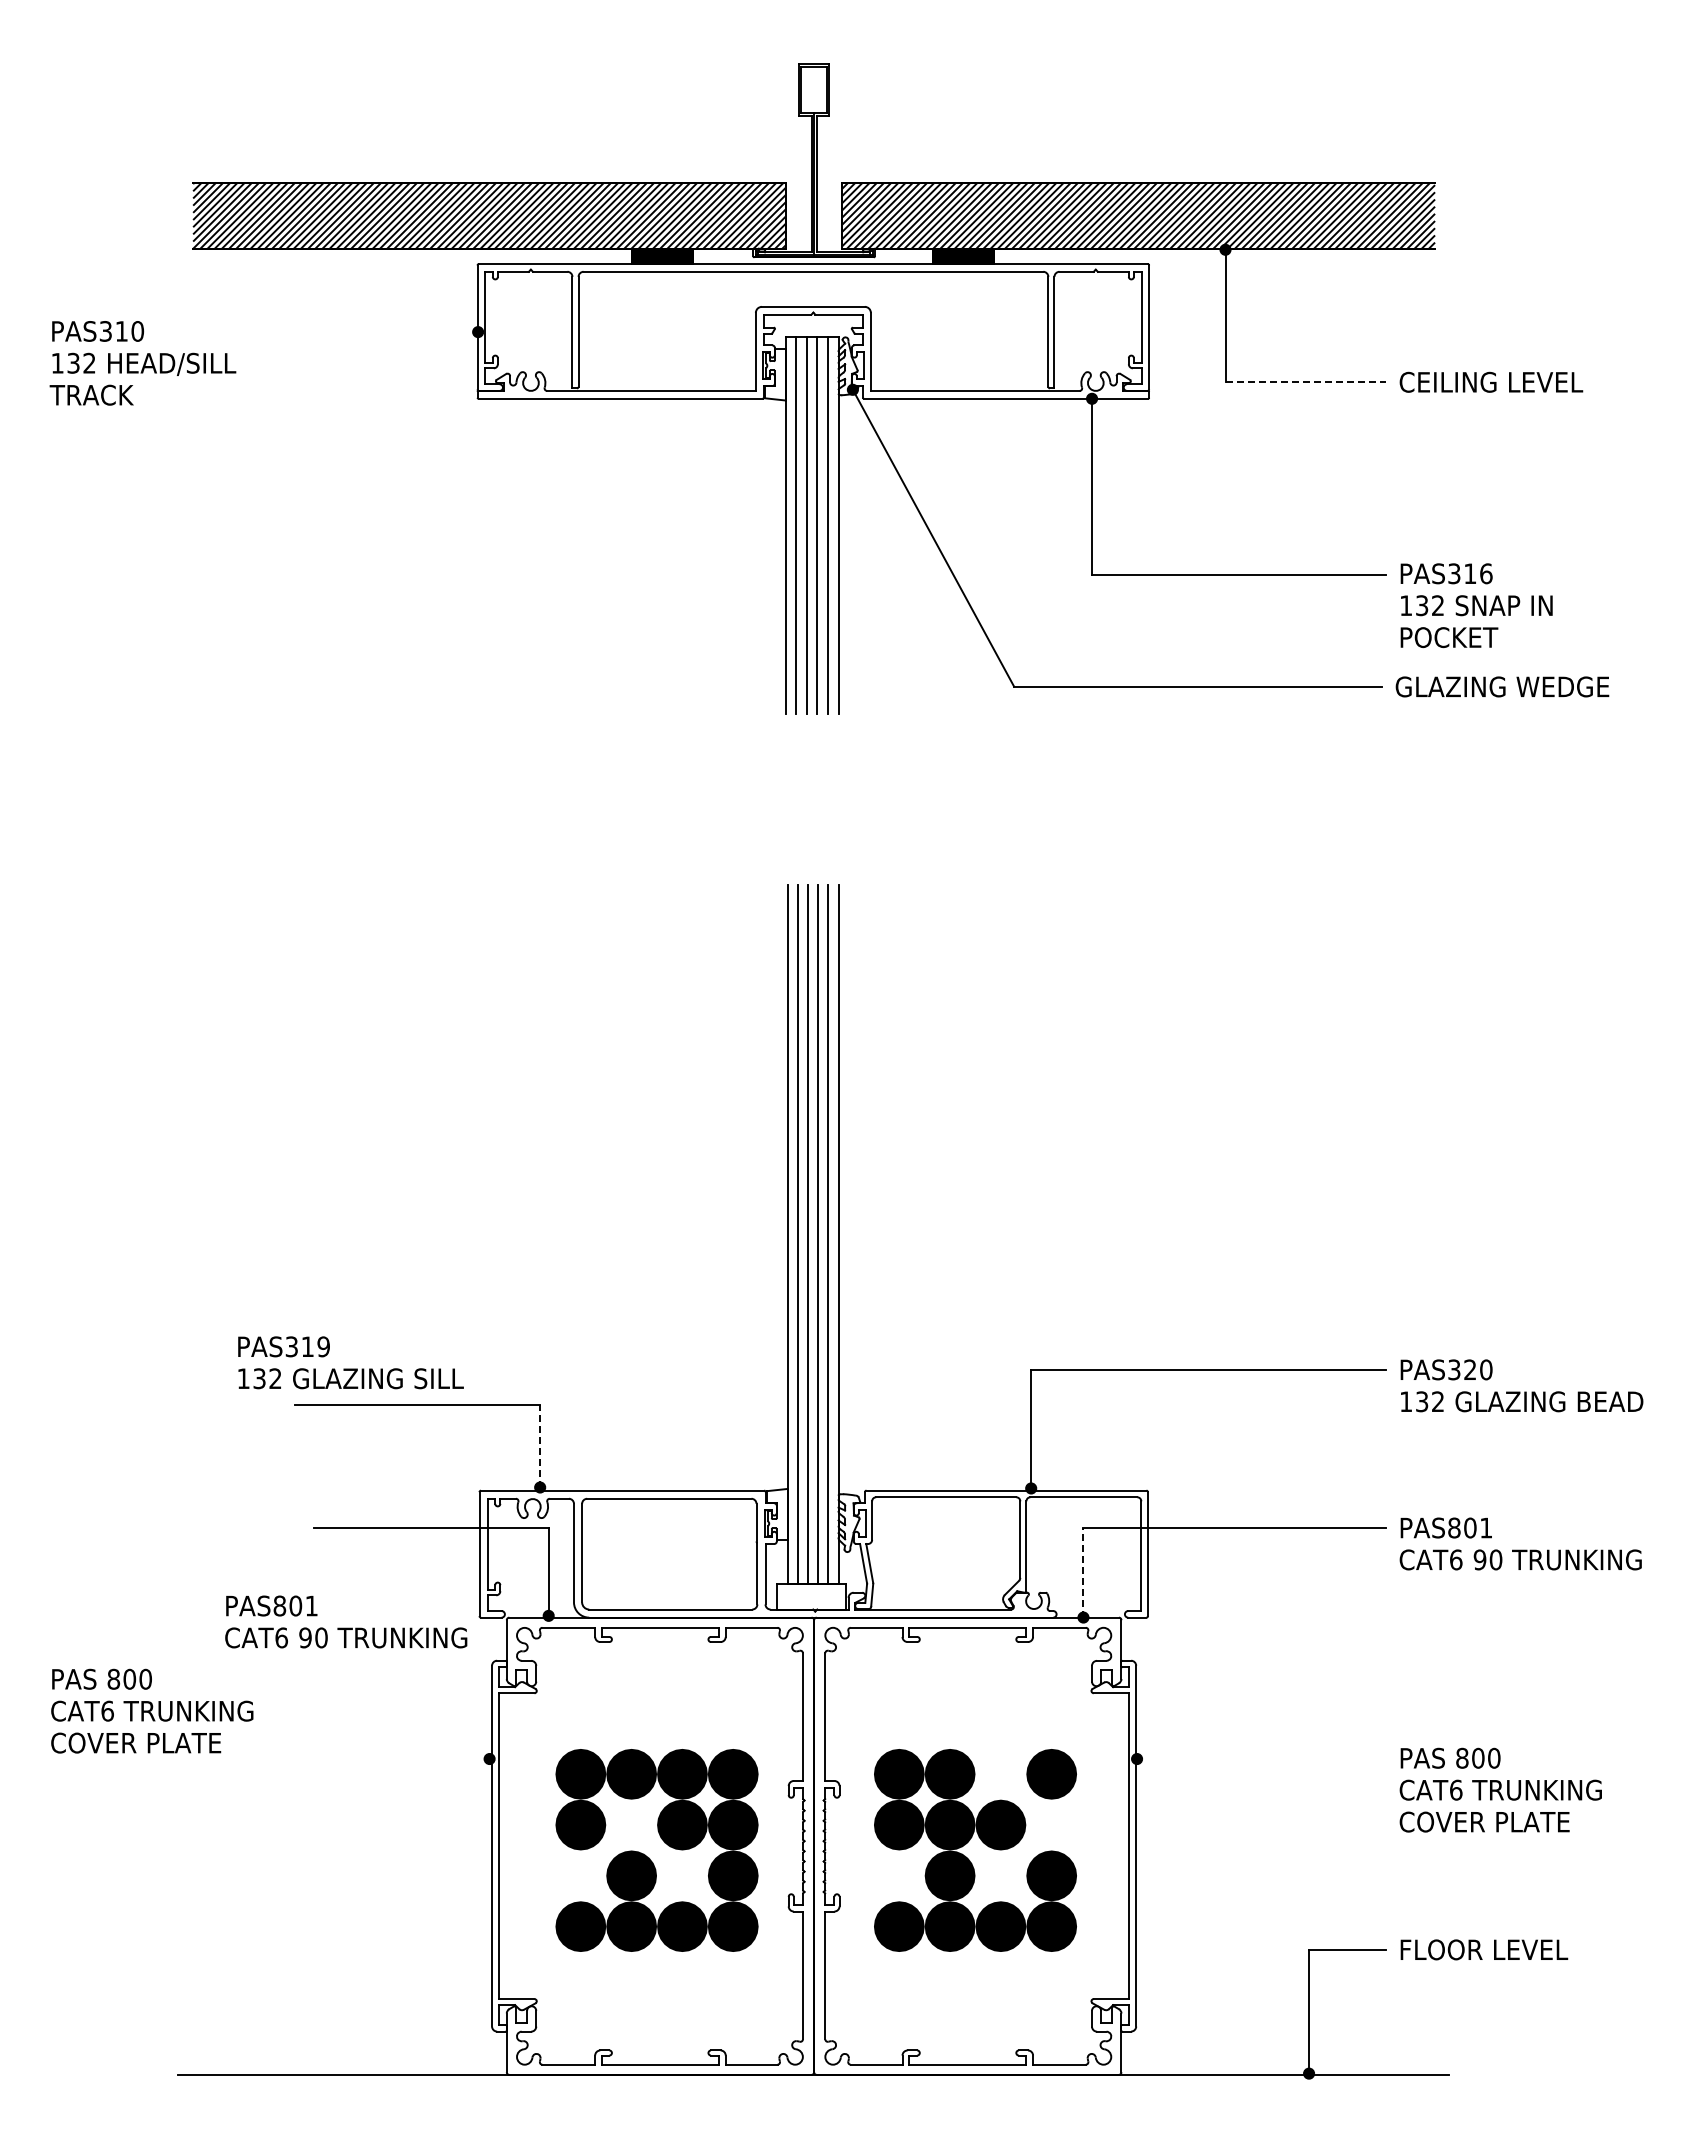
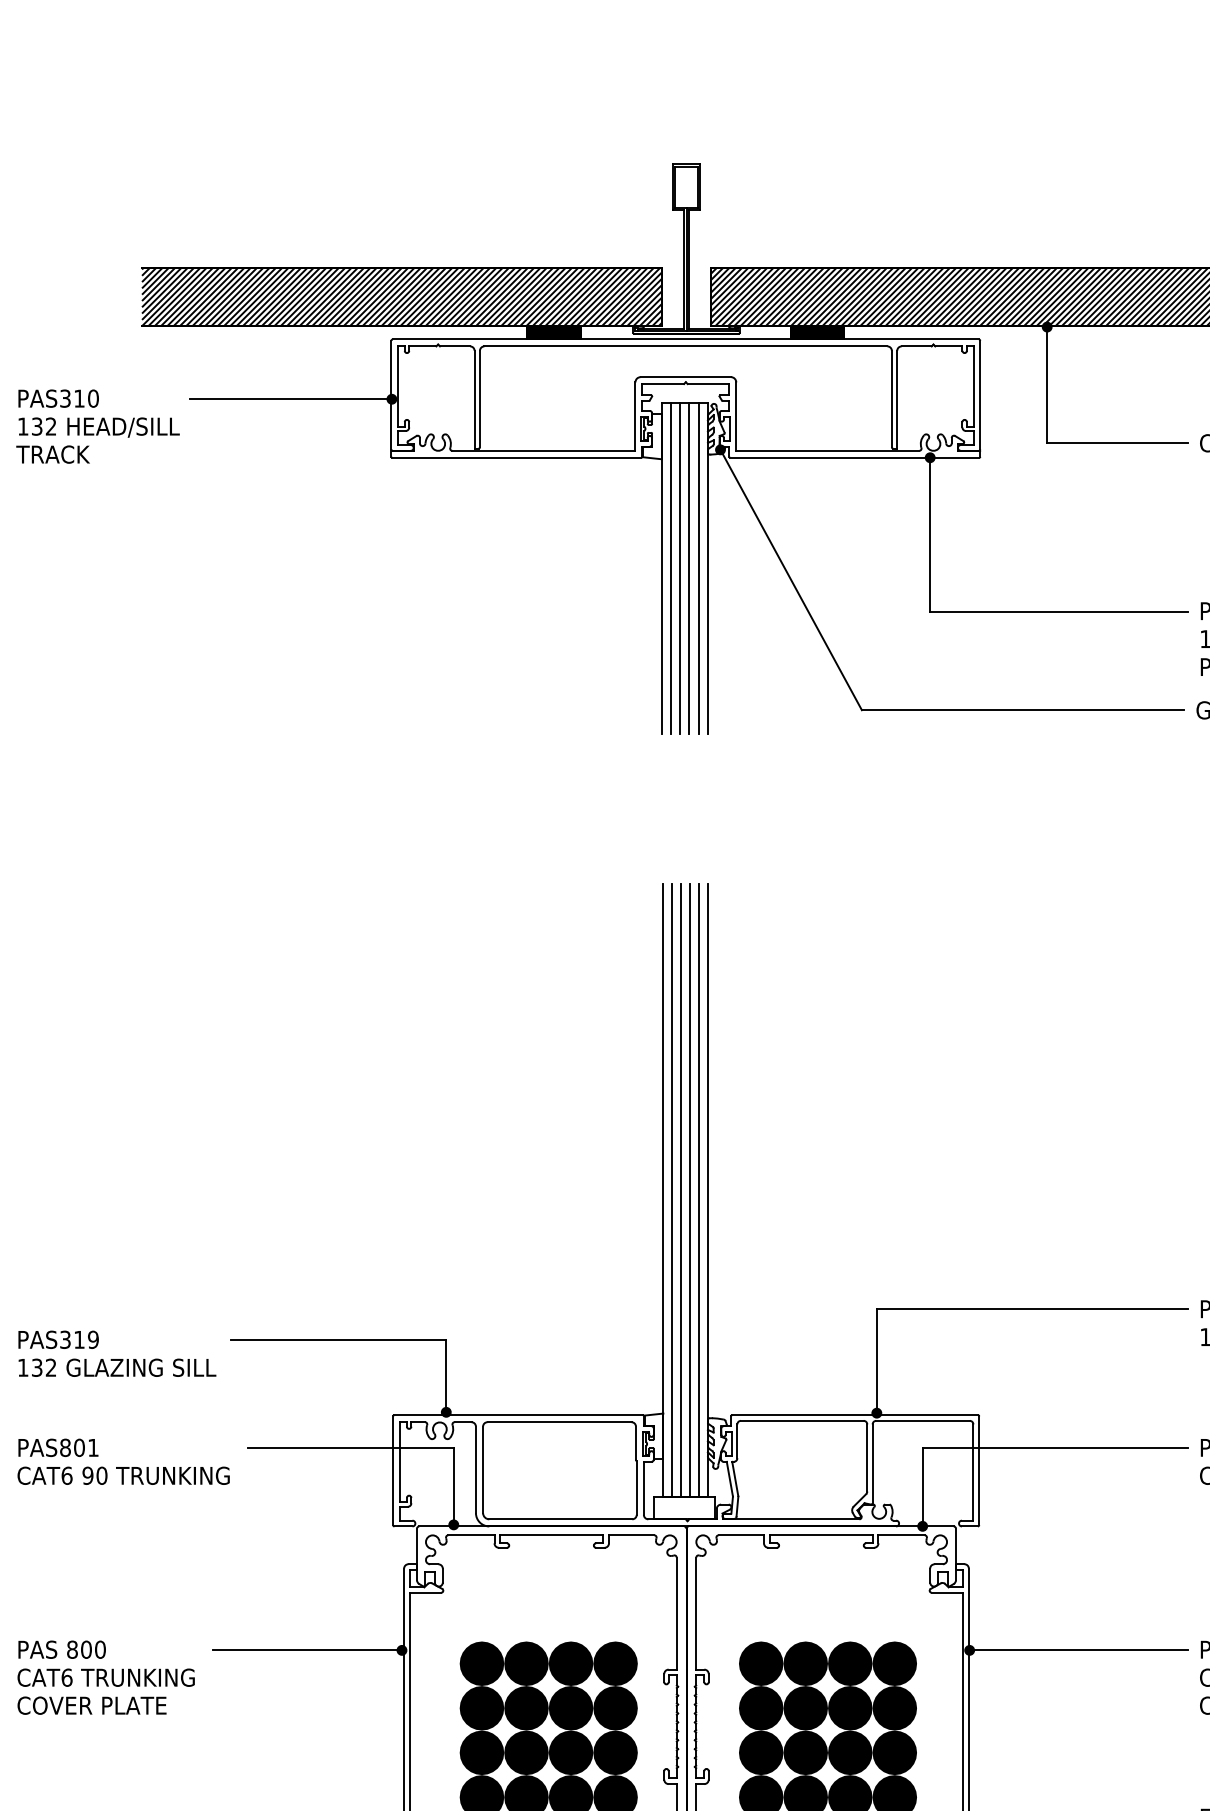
line: (363, 332) -> (291, 399), added
line: (1306, 382) -> (1118, 443), dashed -> solid
text: (350, 1362) -> (116, 1353), moved
line: (540, 1445) -> (446, 1375), dashed -> solid
line: (1083, 1572) -> (922, 1486), dashed -> solid
text: (346, 1621) -> (123, 1461), moved
text: (152, 1710) -> (106, 1677), moved
line: (381, 1759) -> (307, 1650), added
line: (1261, 1759) -> (1078, 1650), added
fill: (1000, 1773) -> (849, 1663), added
fill: (631, 1824) -> (526, 1707), added
fill: (1051, 1824) -> (894, 1707), added
fill: (580, 1875) -> (481, 1752), added
fill: (682, 1875) -> (571, 1752), added
fill: (898, 1875) -> (760, 1752), added
fill: (1000, 1875) -> (849, 1752), added

